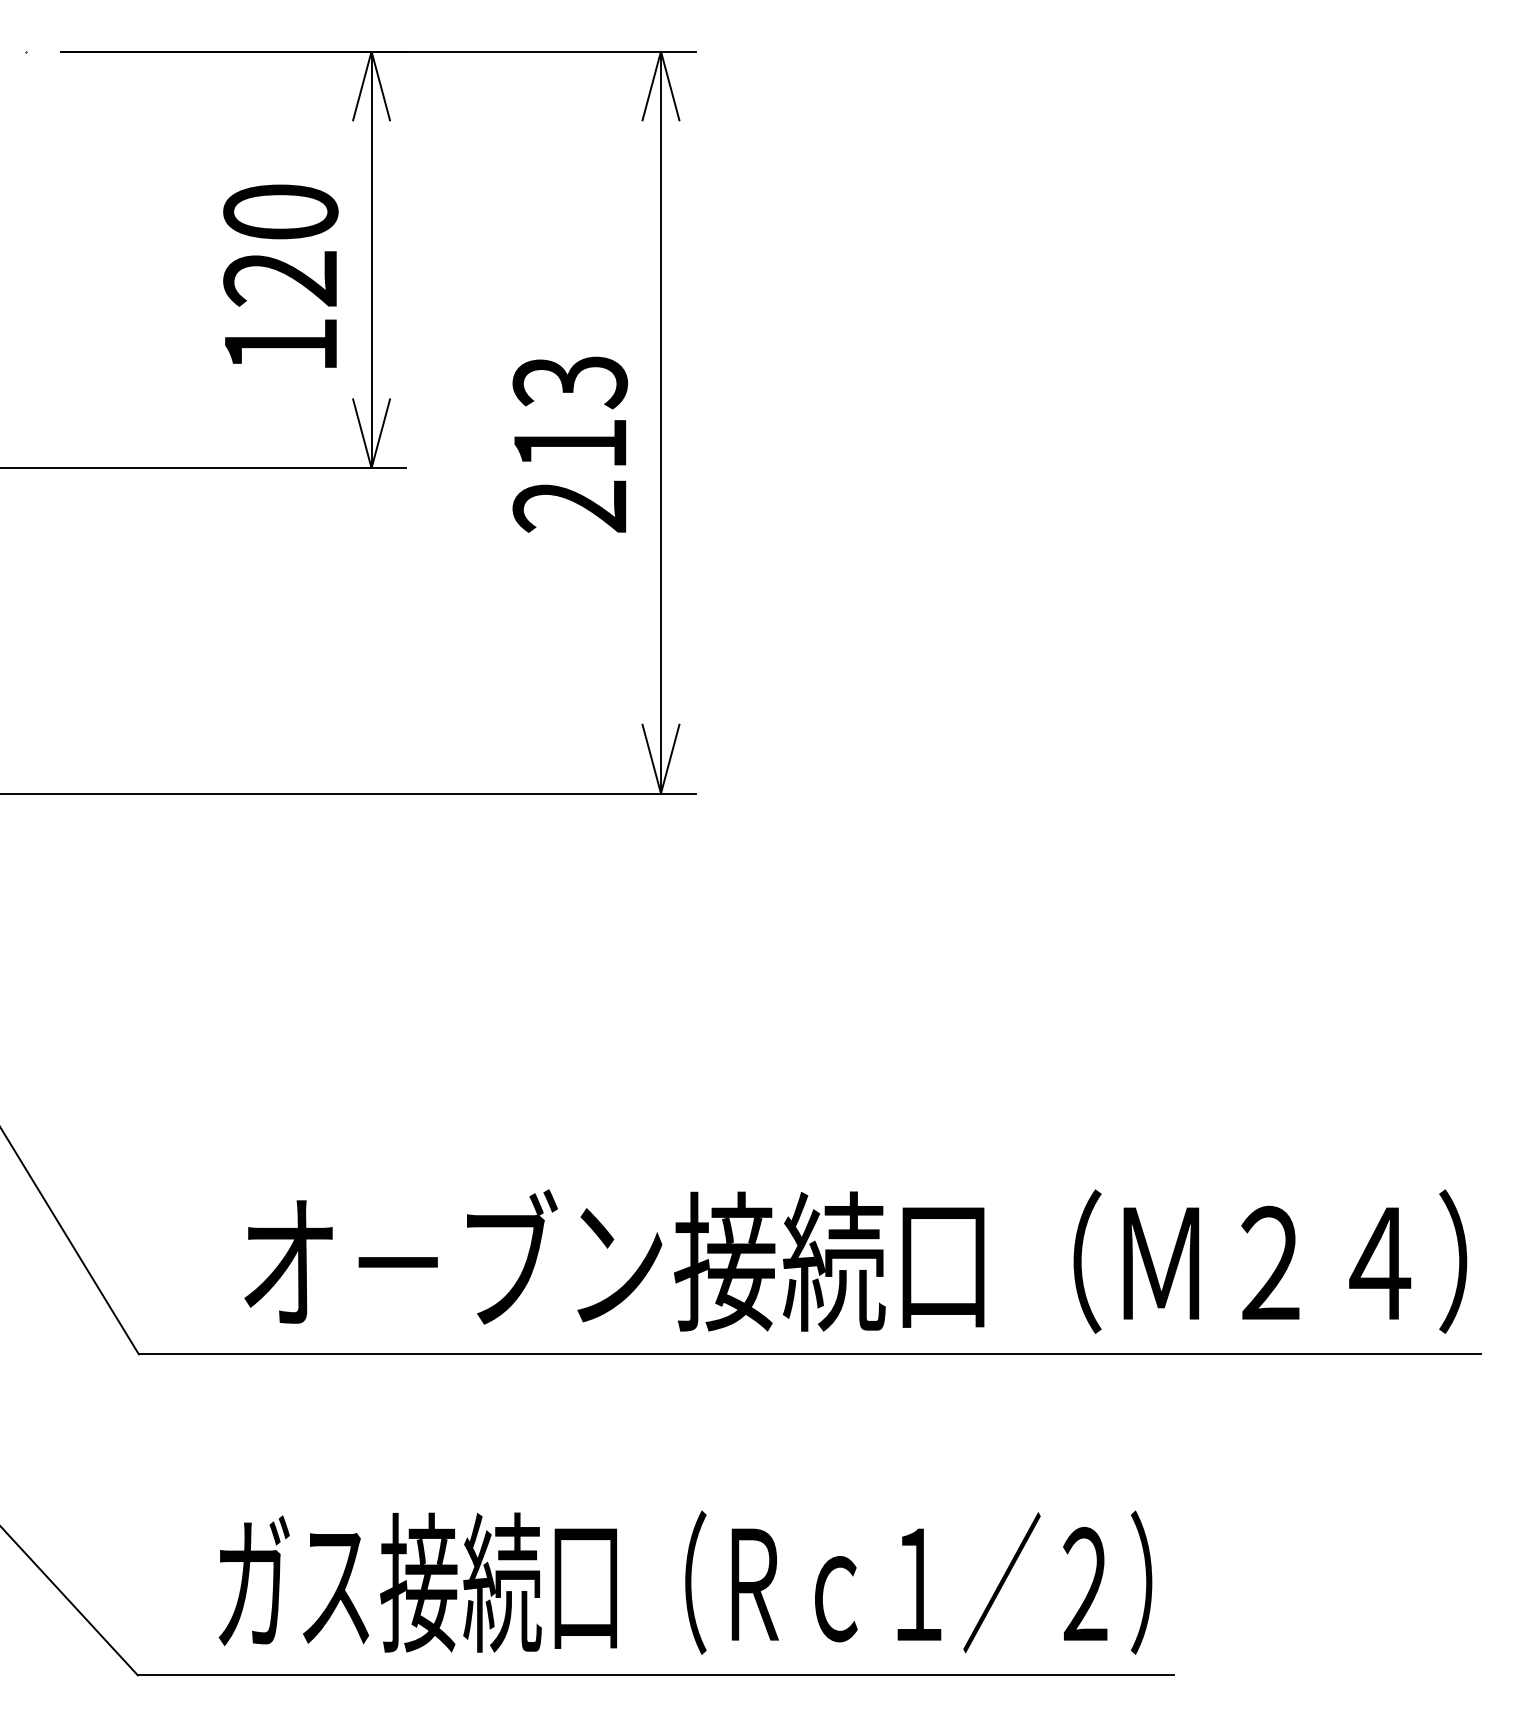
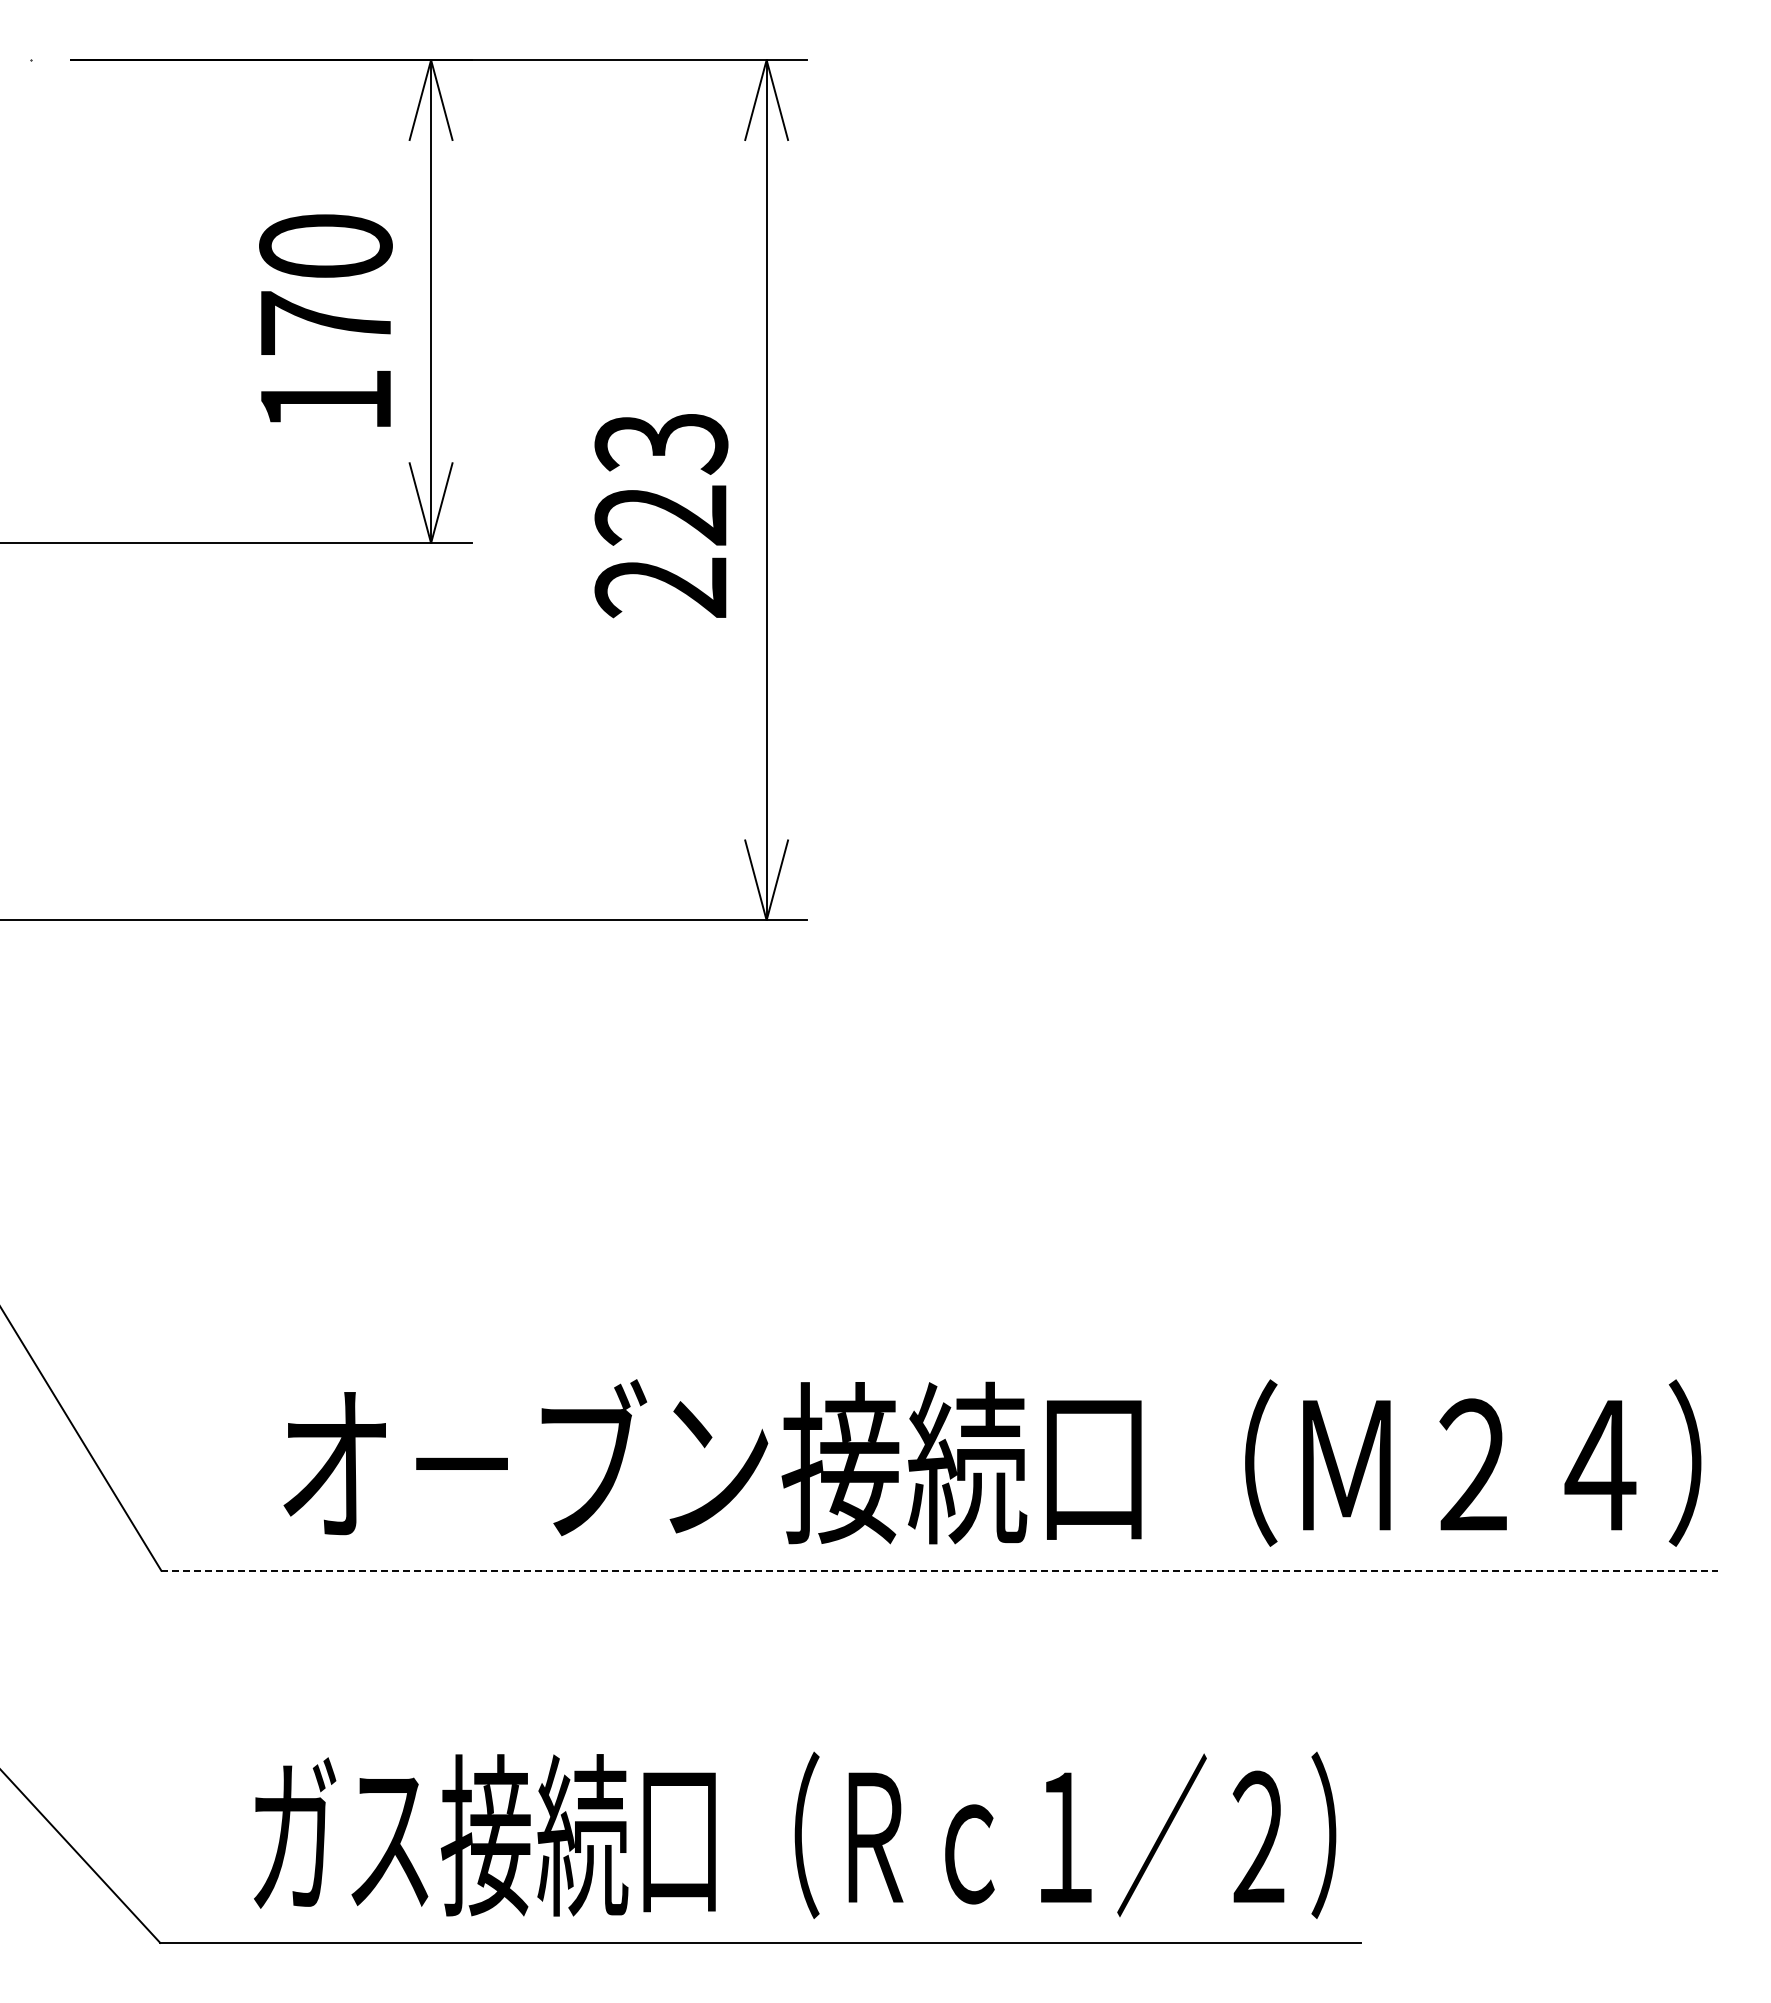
text: (279, 278) -> (324, 323), 120 -> 170
text: (569, 444) -> (660, 515), 213 -> 223
line: (810, 1354) -> (940, 1570), solid -> dashed

